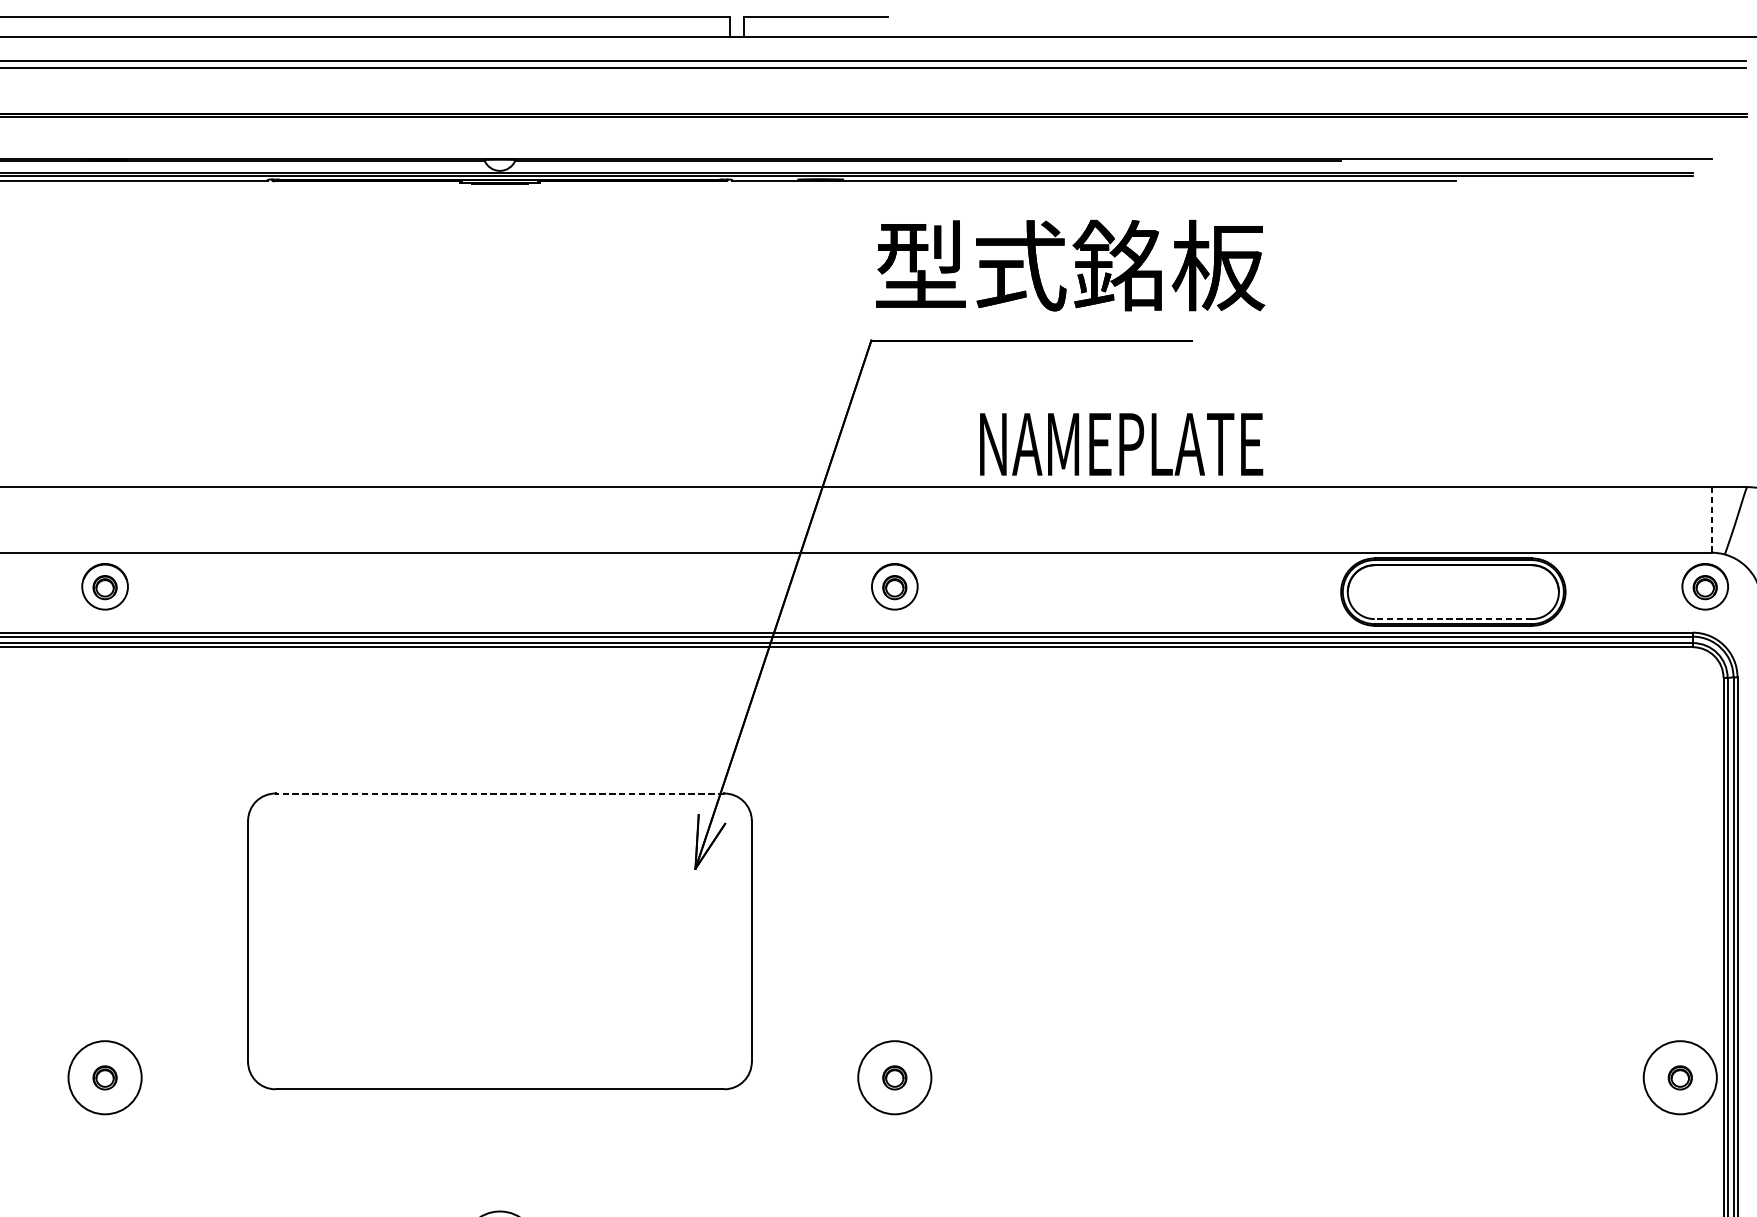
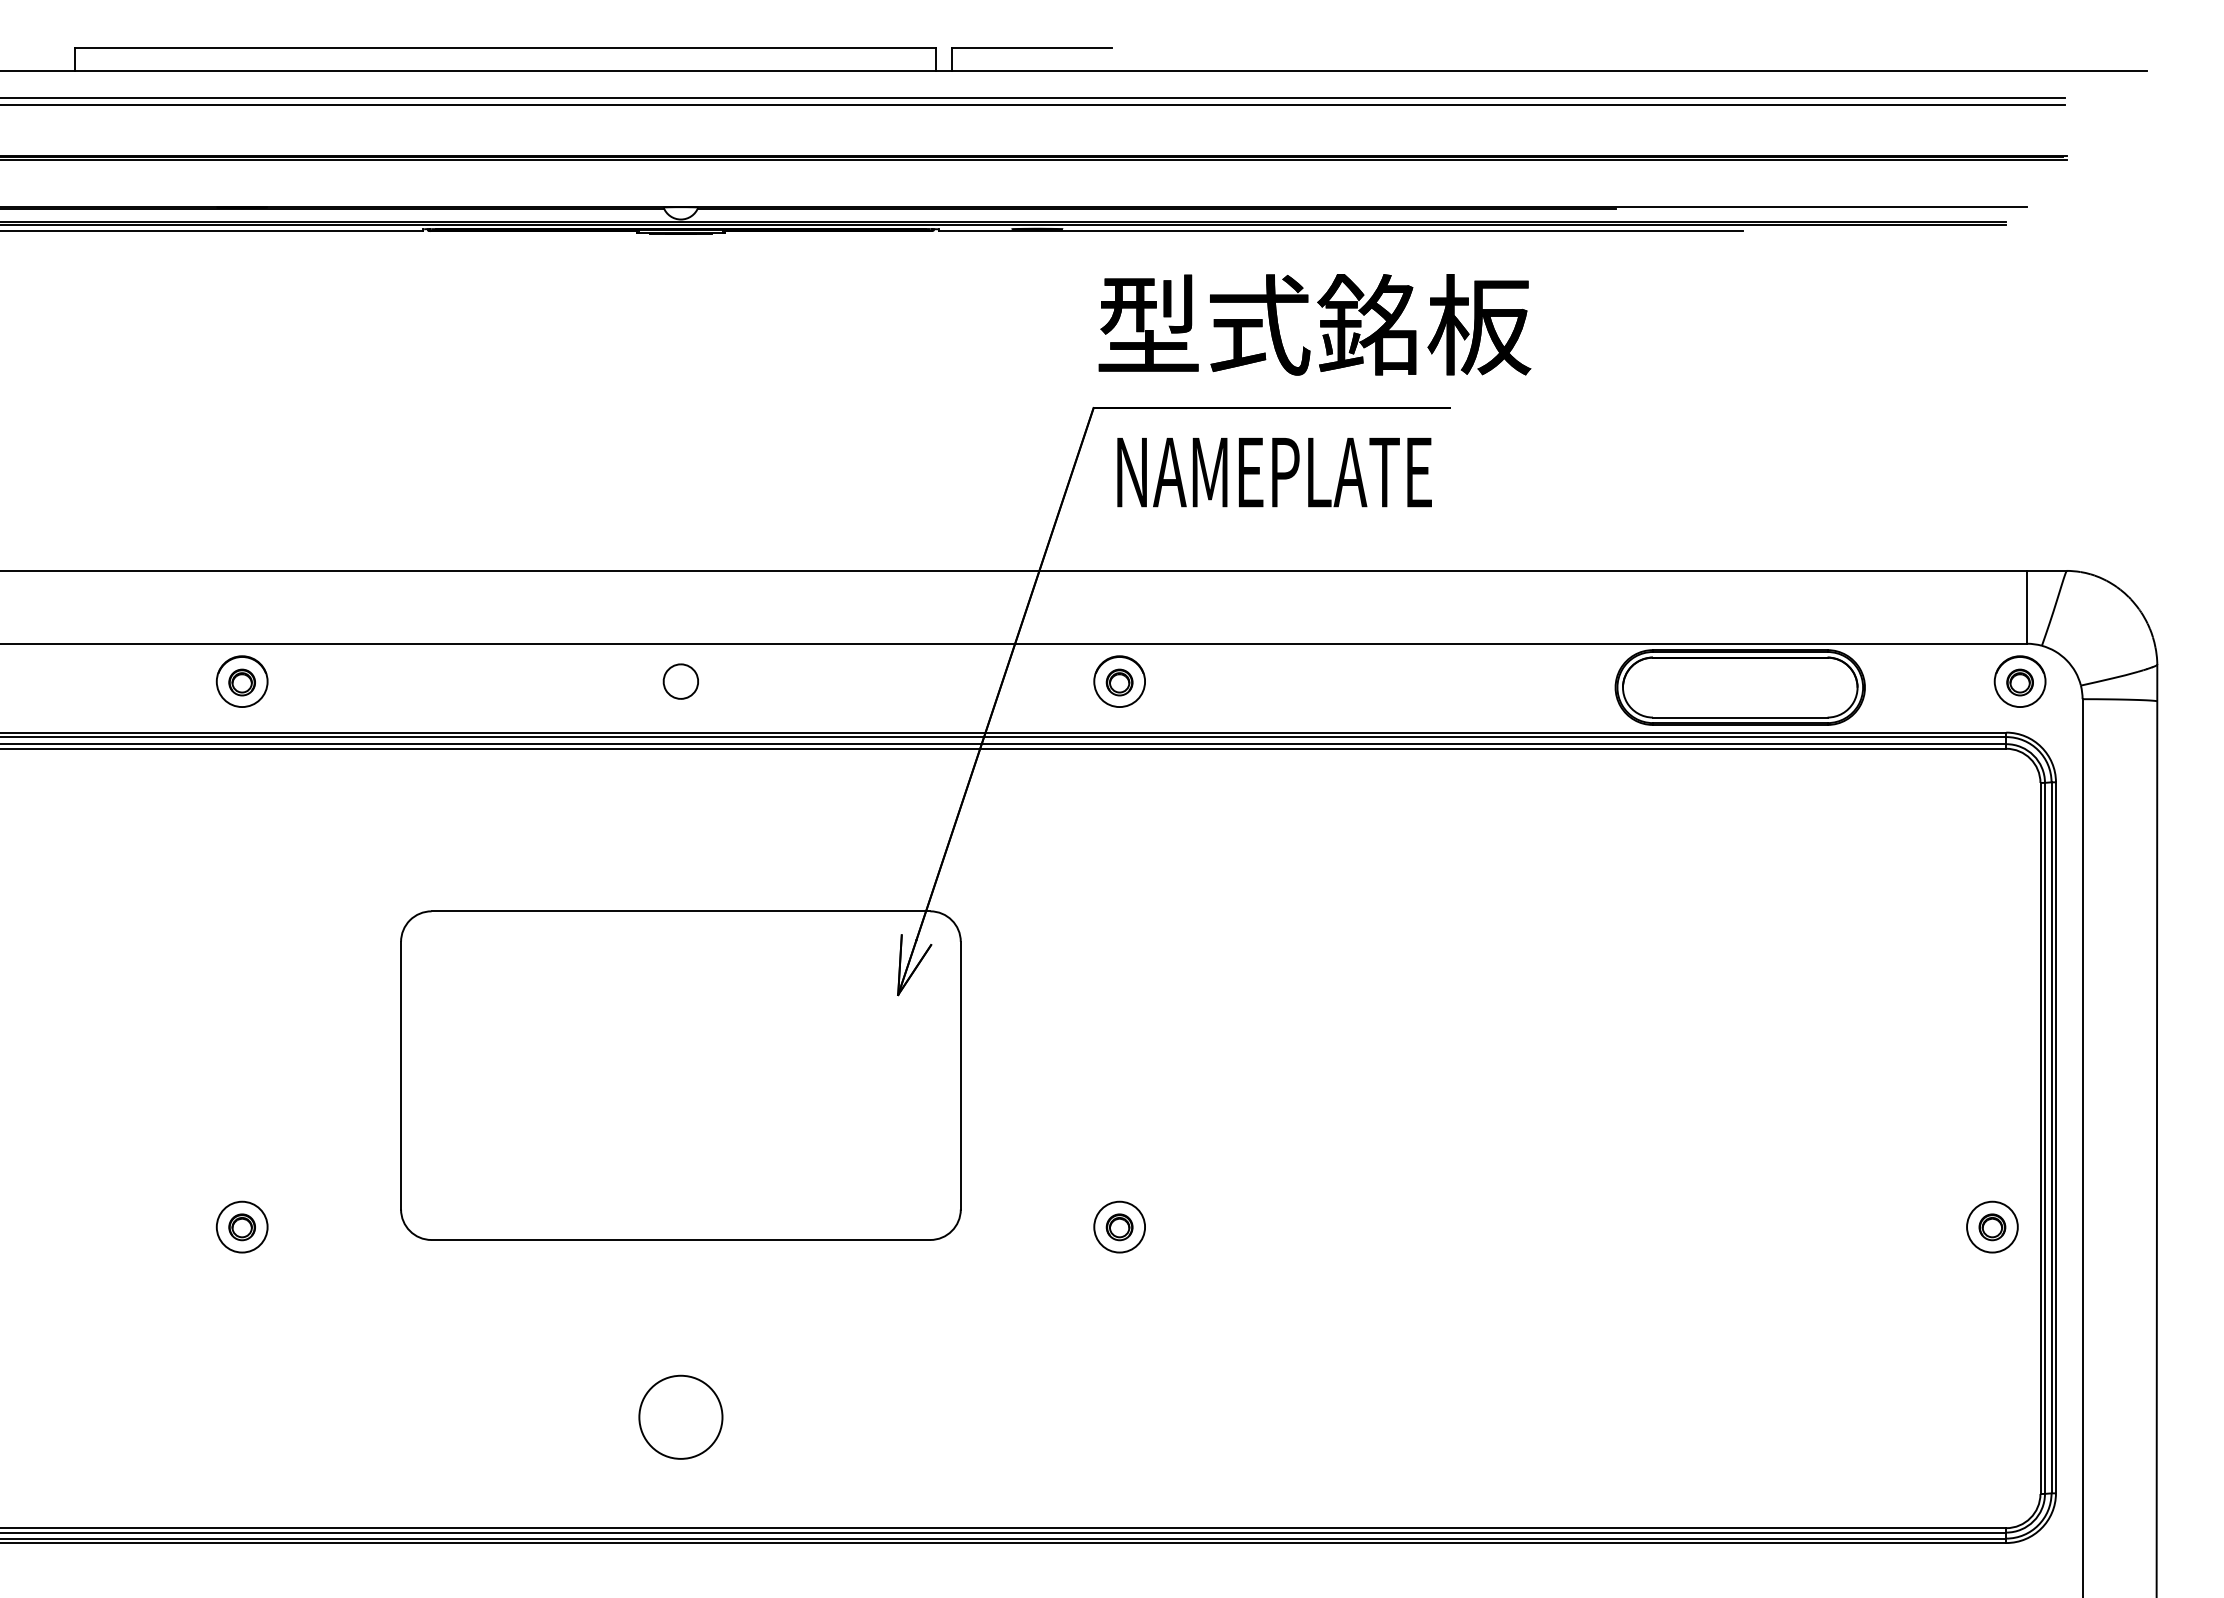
text: (1121, 444) -> (1274, 472), moved
line: (1711, 519) -> (2027, 606), dashed -> solid
part: (499, 586) -> (680, 681), added
line: (1452, 619) -> (1739, 717), dashed -> solid
line: (499, 793) -> (680, 911), dashed -> solid
circle: (104, 1077) -> (241, 1226), size x0.62
circle: (894, 1077) -> (1119, 1226), size x0.62
circle: (1680, 1077) -> (1992, 1226), size x0.62

